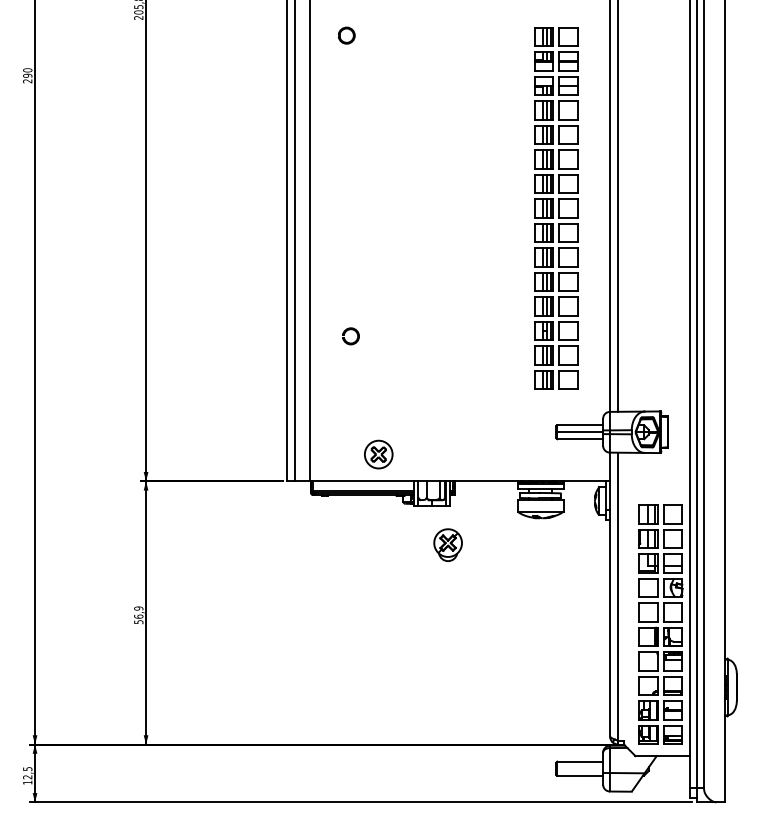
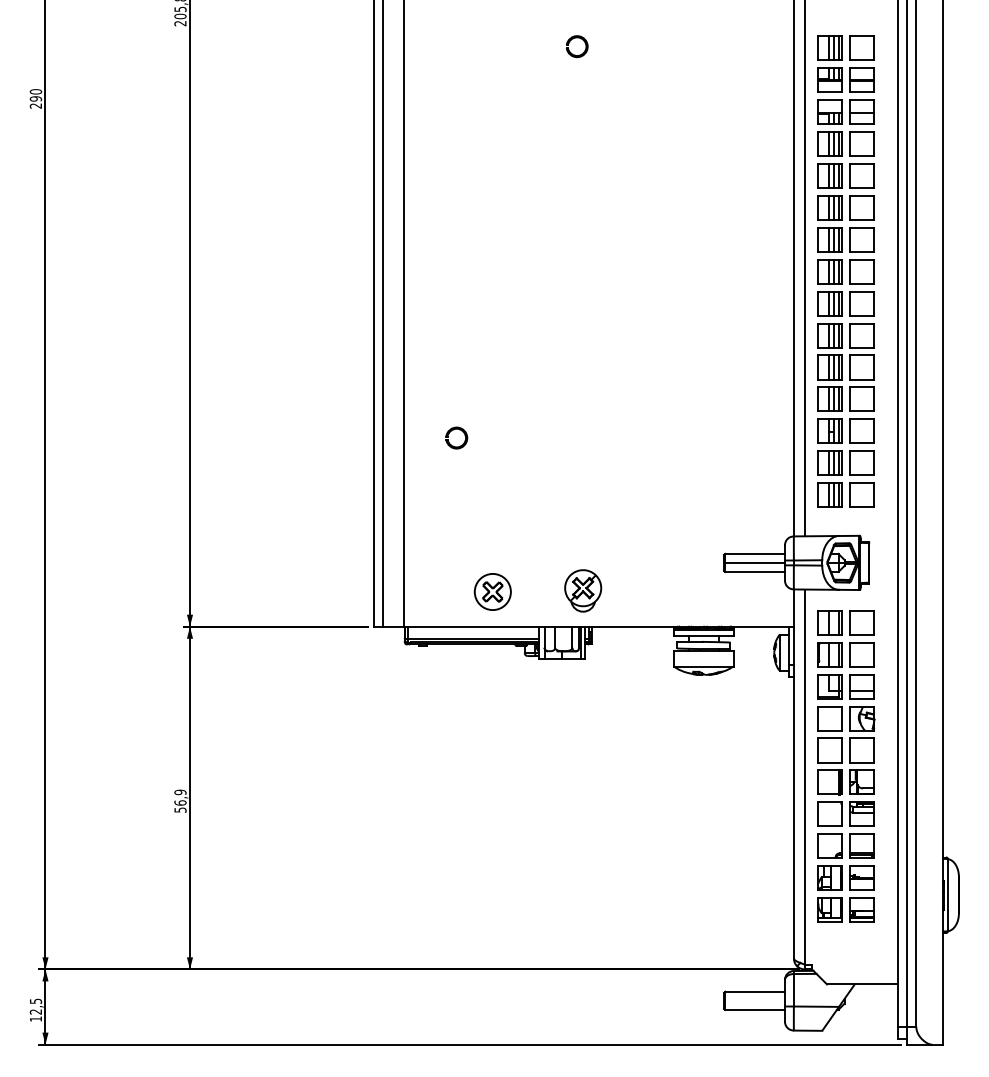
part: (352, 33) -> (584, 43), moved
part: (555, 208) -> (845, 271), moved
part: (448, 544) -> (583, 590), moved
part: (661, 624) -> (846, 766), moved

